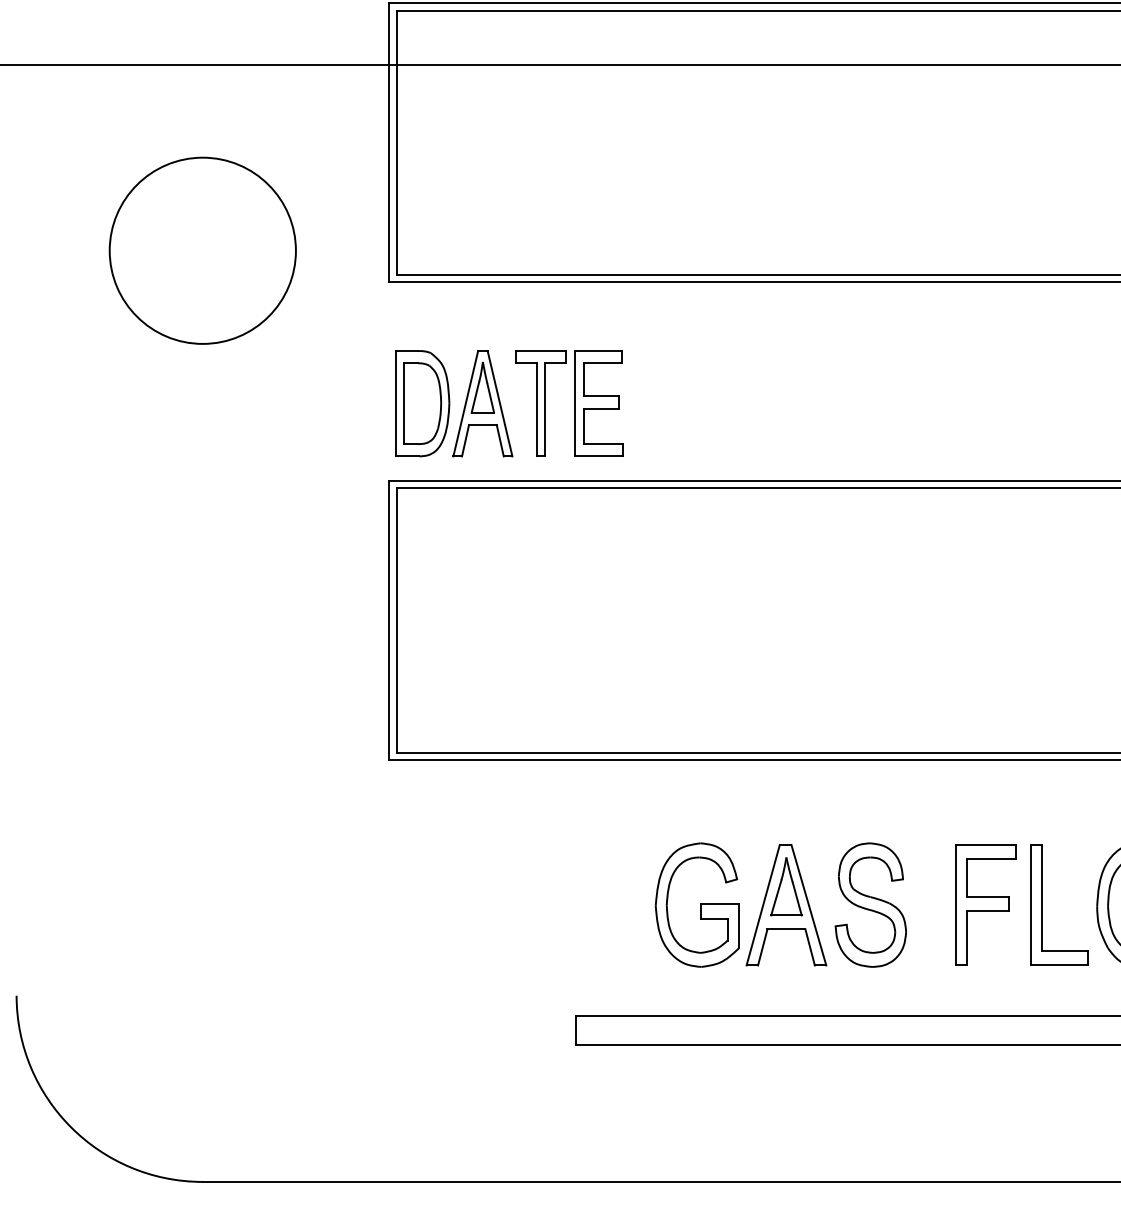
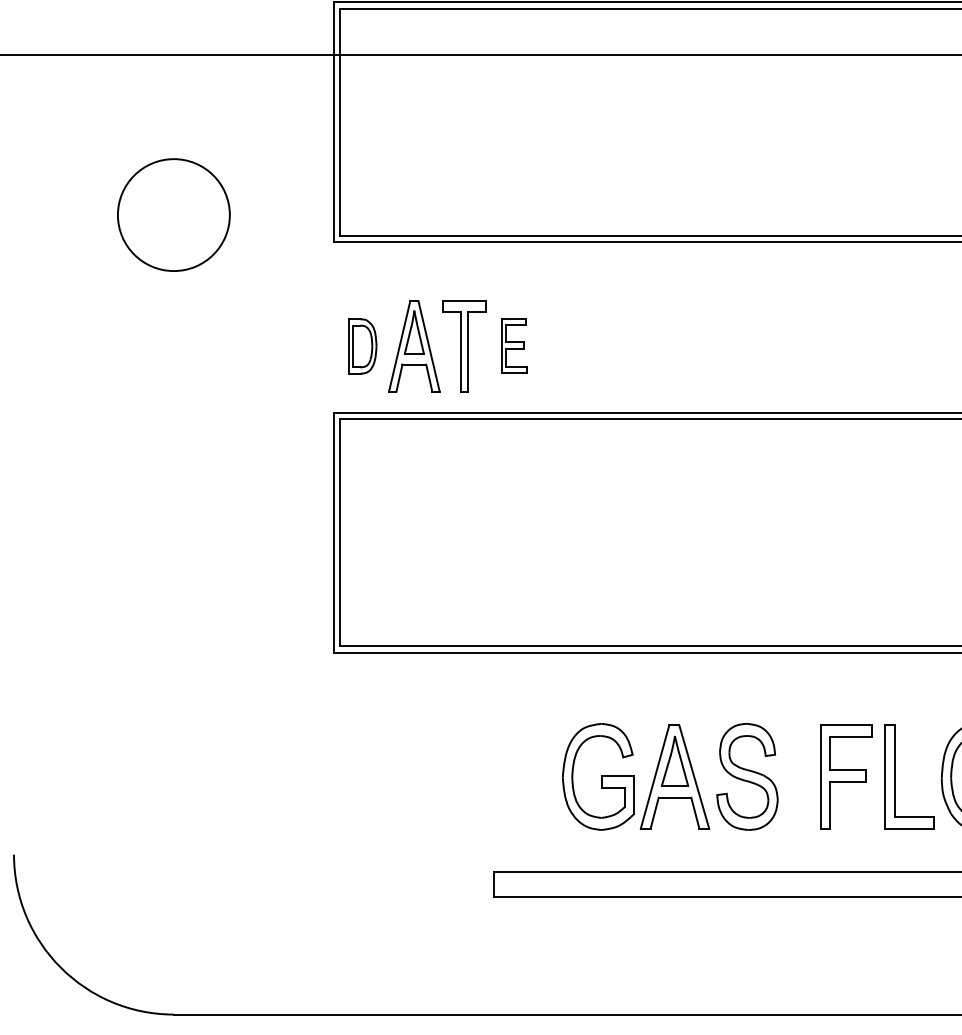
circle: (202, 250) -> (173, 214), size x0.7
part: (422, 403) -> (362, 346), size x0.6
part: (598, 403) -> (513, 346), size x0.6

